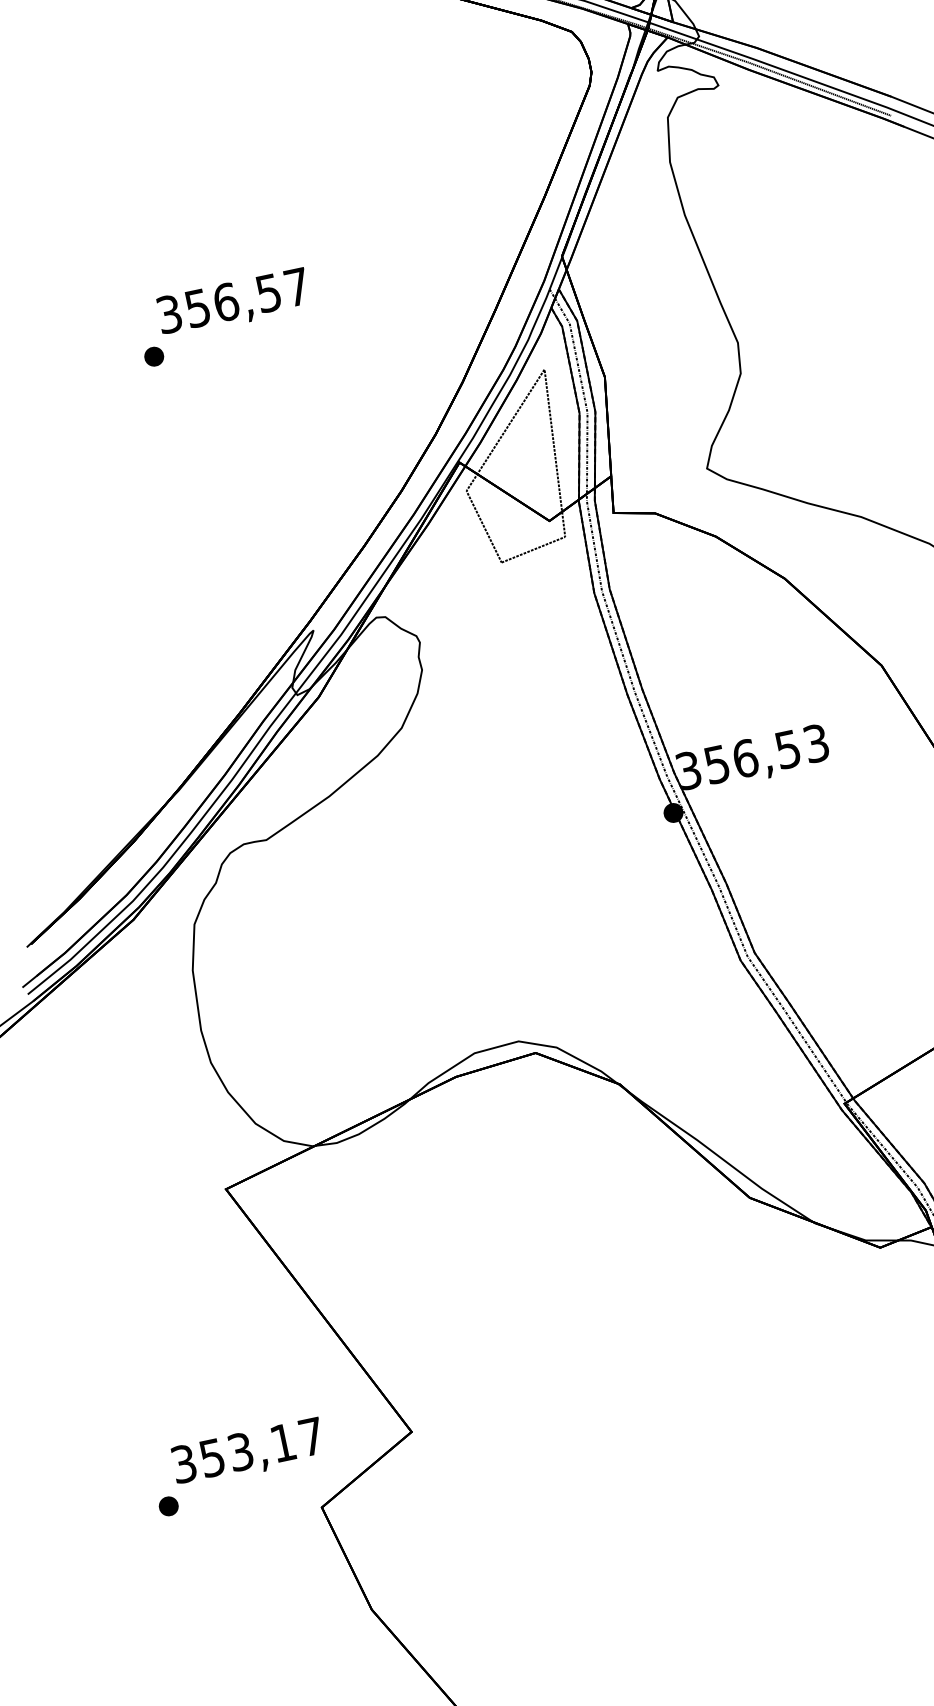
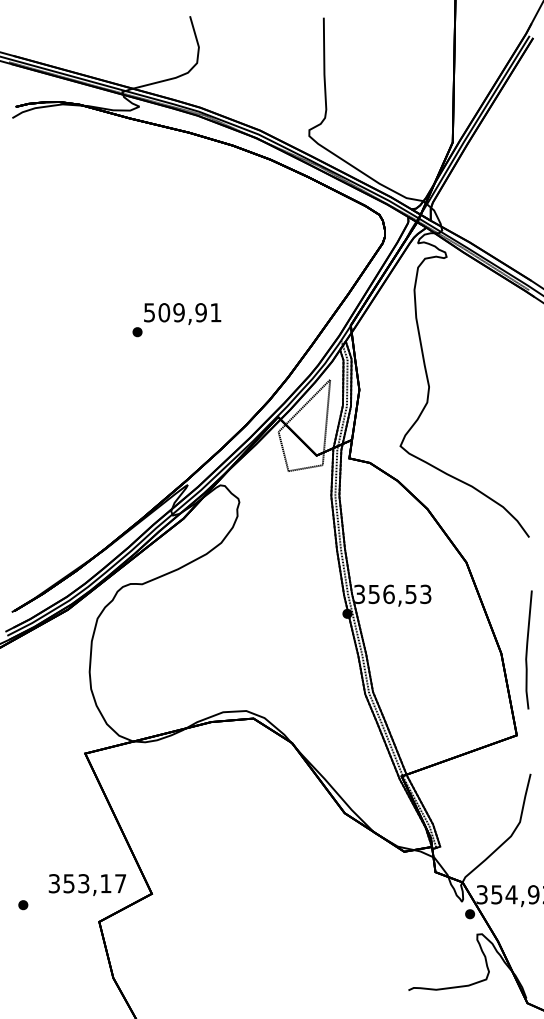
text: (232, 300) -> (182, 312), 356,57 -> 509,91
text: (246, 1452) -> (86, 884), moved

